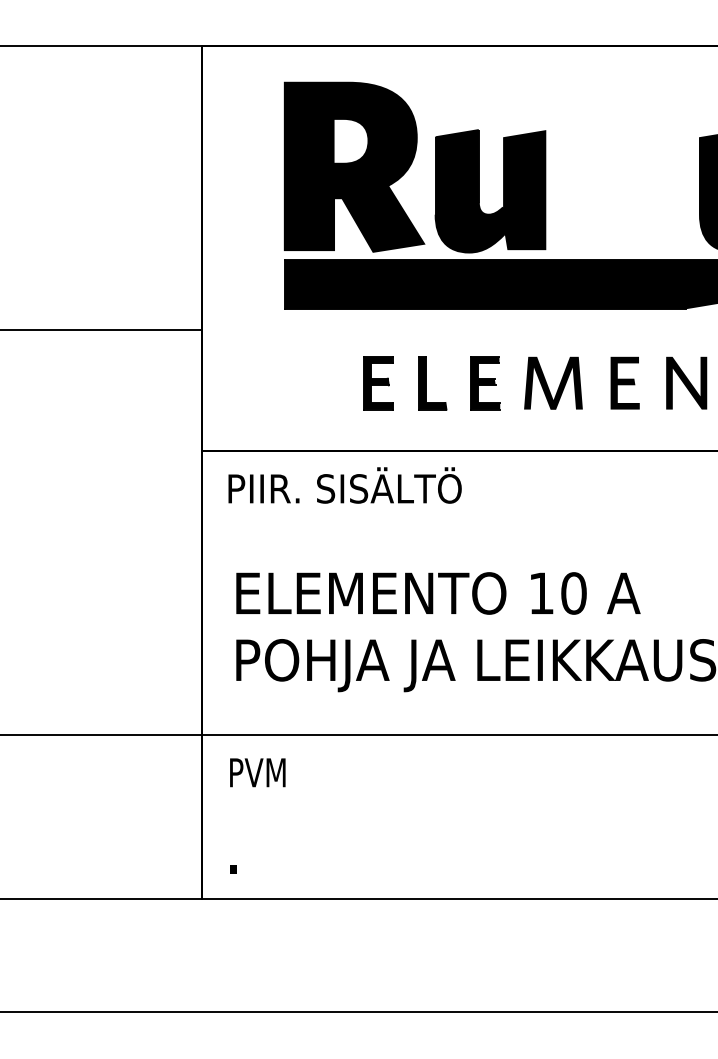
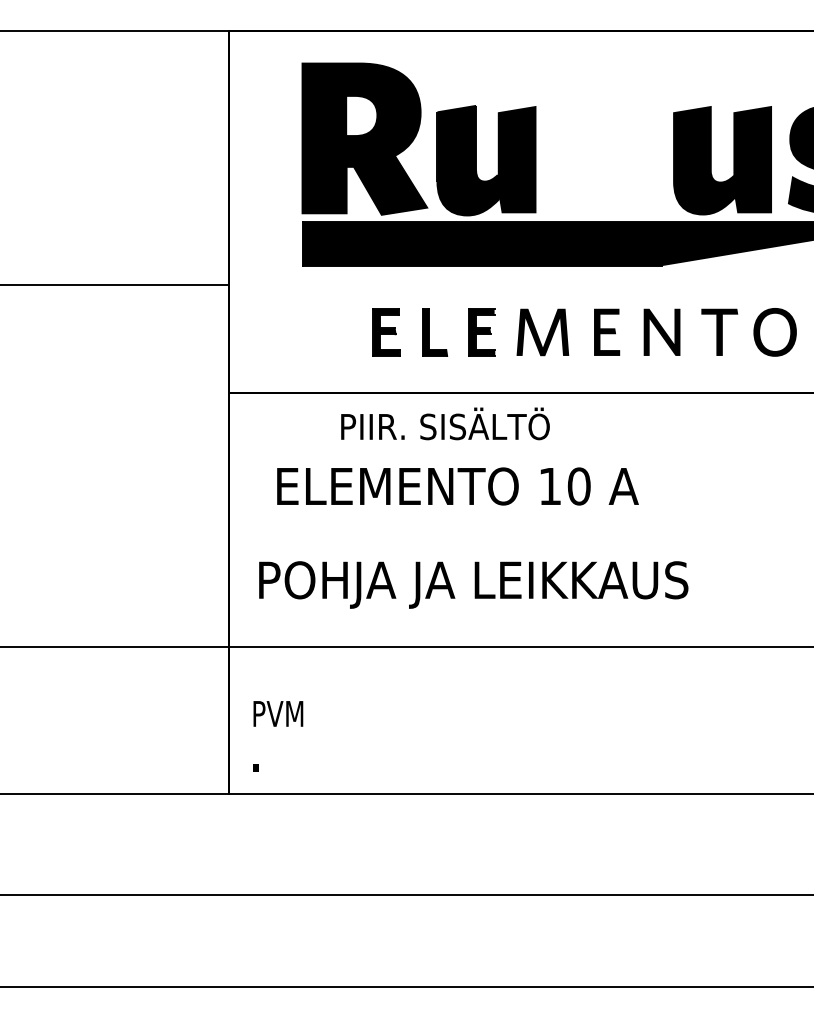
text: (345, 485) -> (445, 423), moved
text: (437, 593) -> (457, 486), moved
text: (257, 772) -> (278, 713), moved

